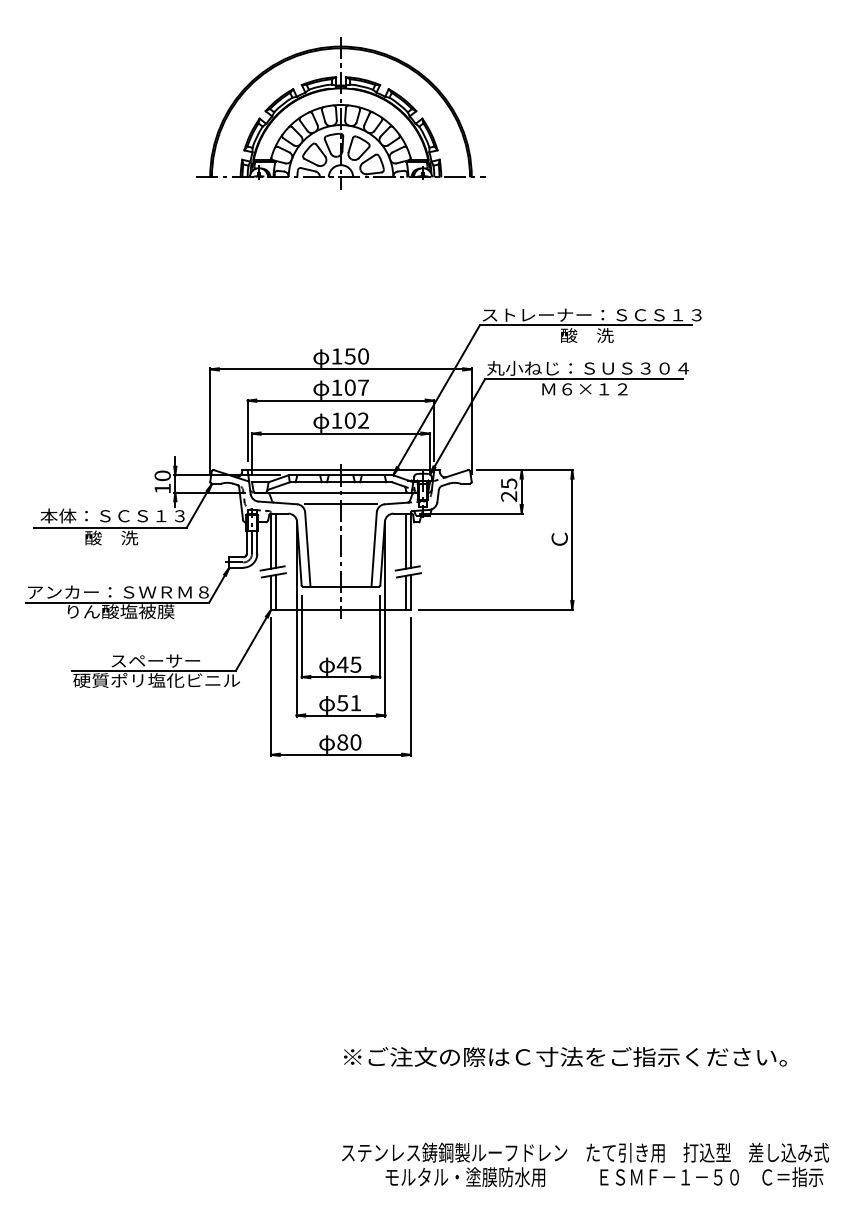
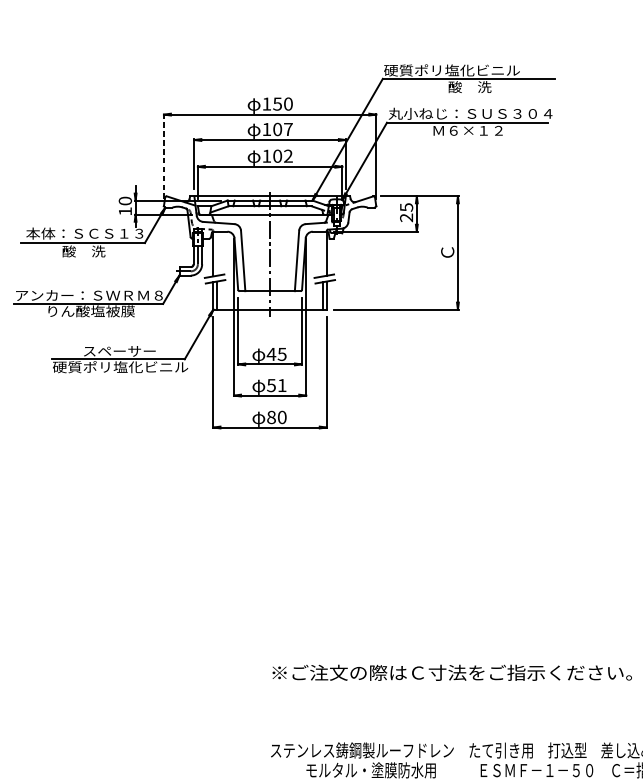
text: (591, 314) -> (473, 70), ストレーナー：ＳＣＳ１３ -> 硬質ポリ塩化ビニル
line: (210, 420) -> (164, 156), solid -> dashed
line: (340, 504) -> (269, 224), removed
line: (275, 540) -> (216, 253), removed
line: (406, 540) -> (323, 253), removed

